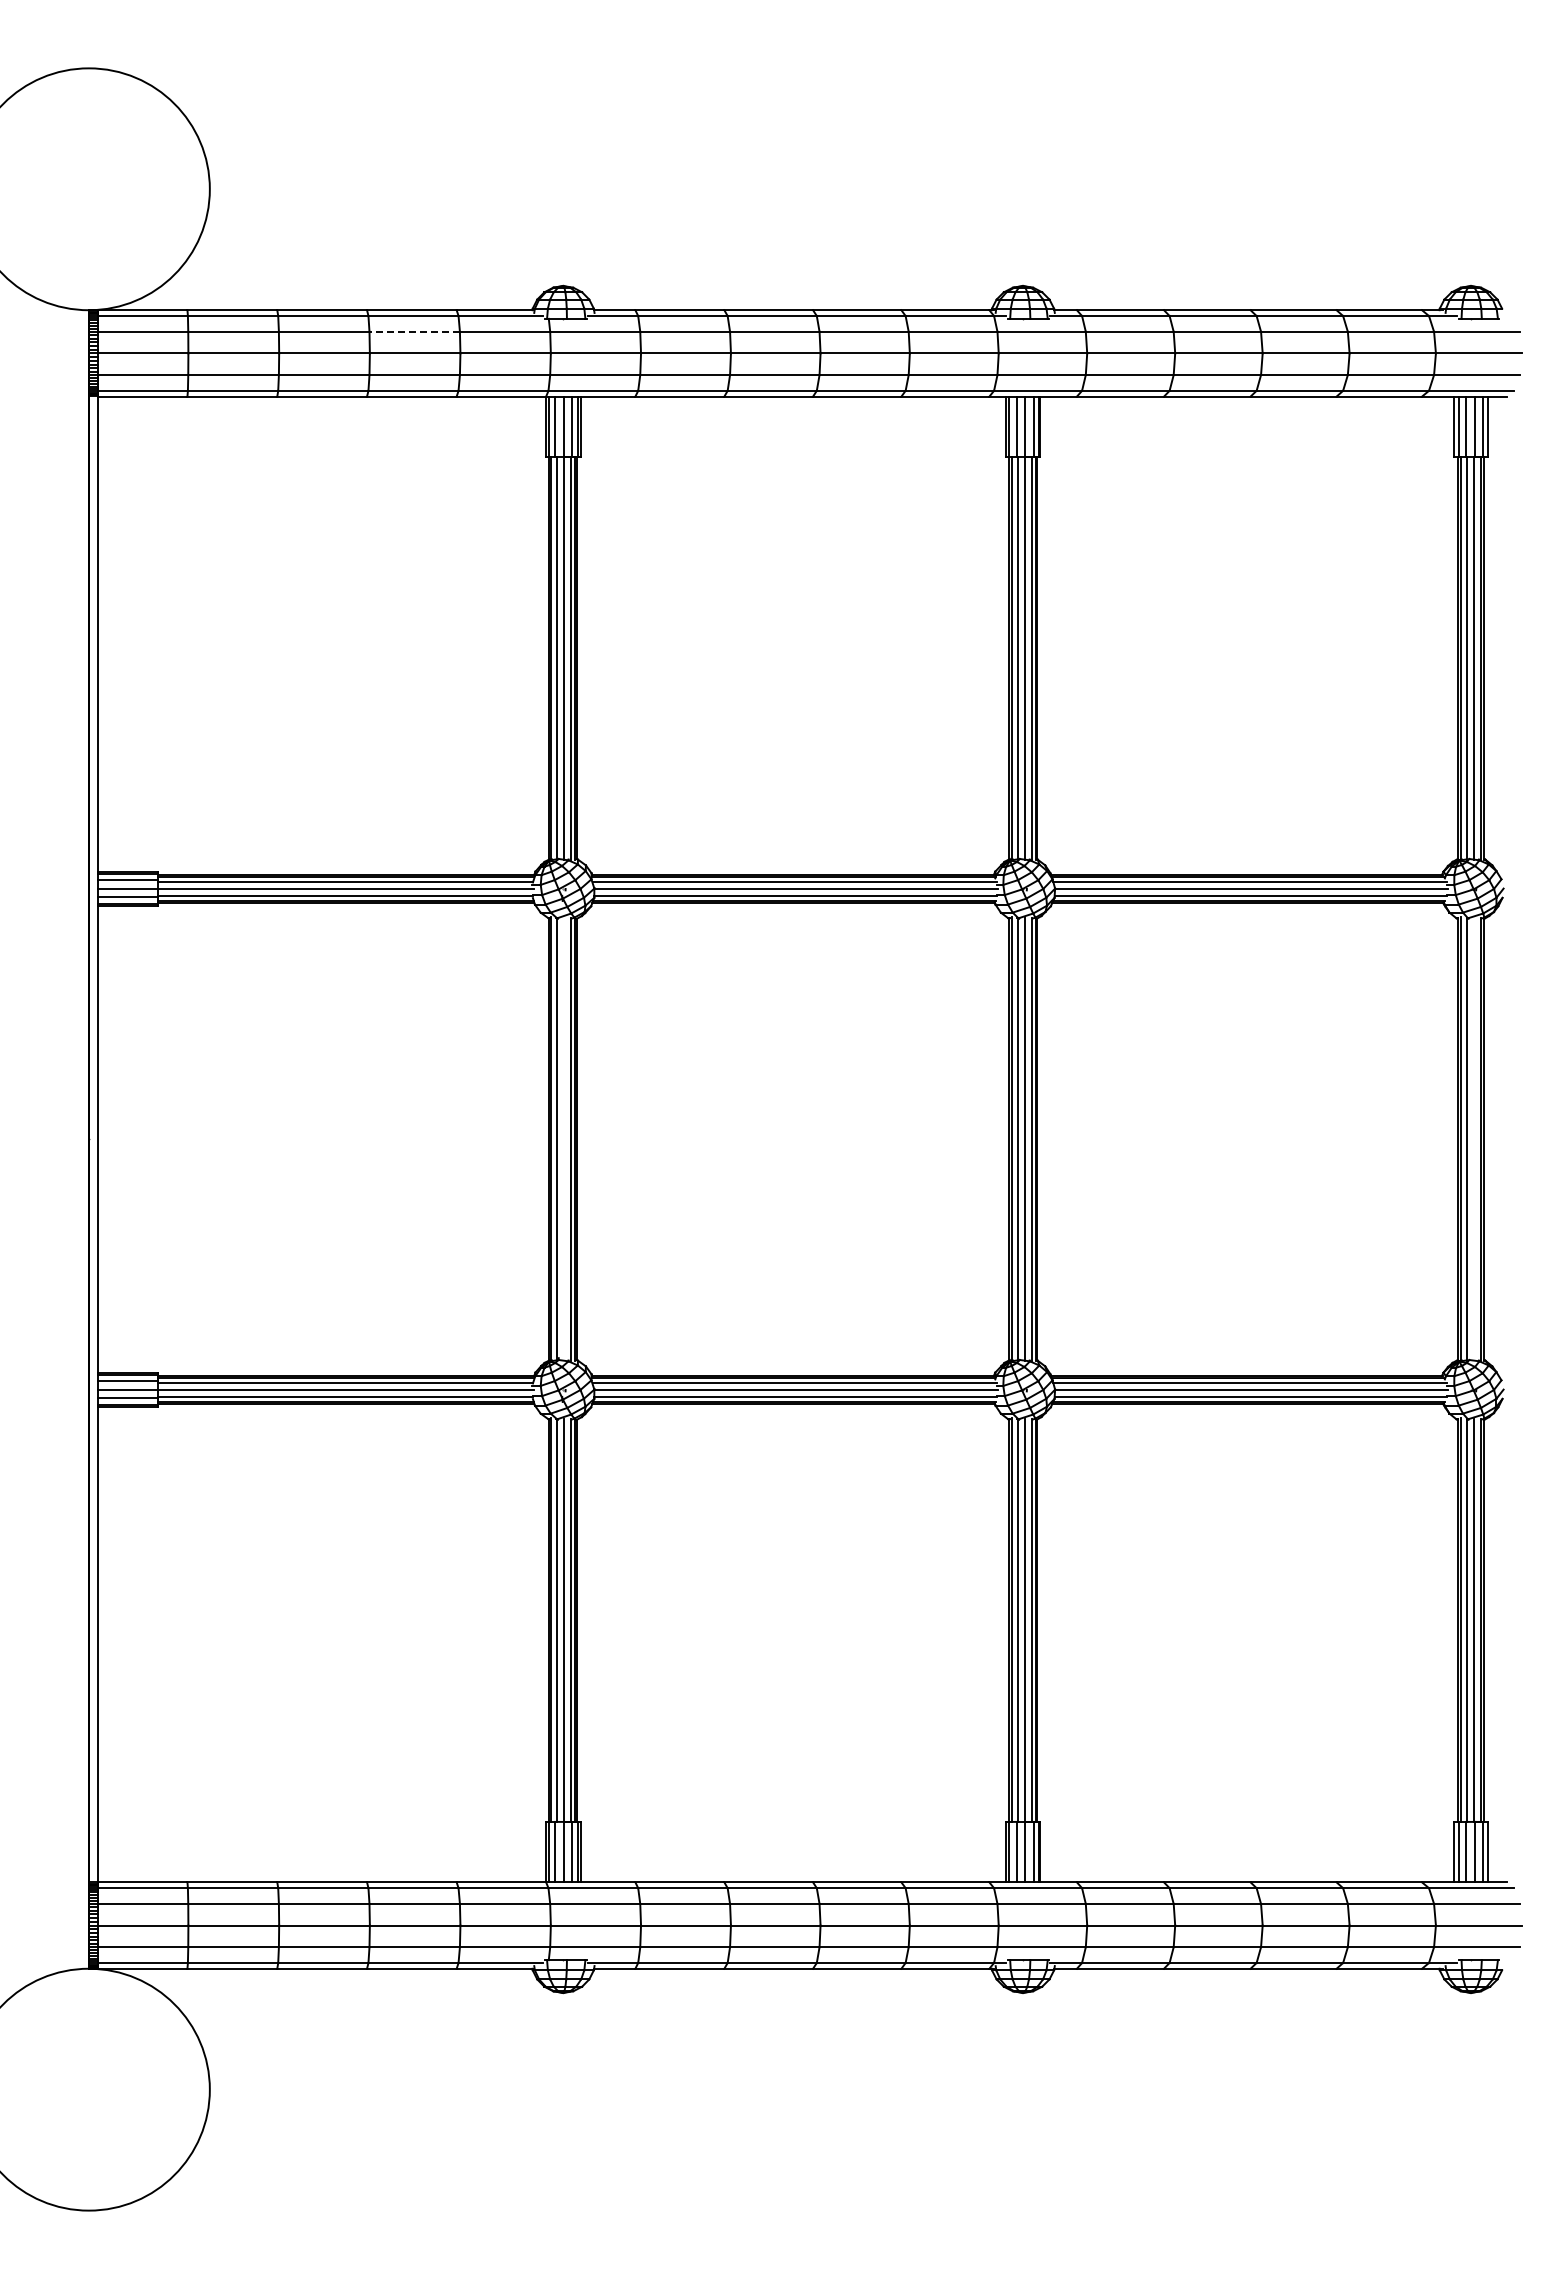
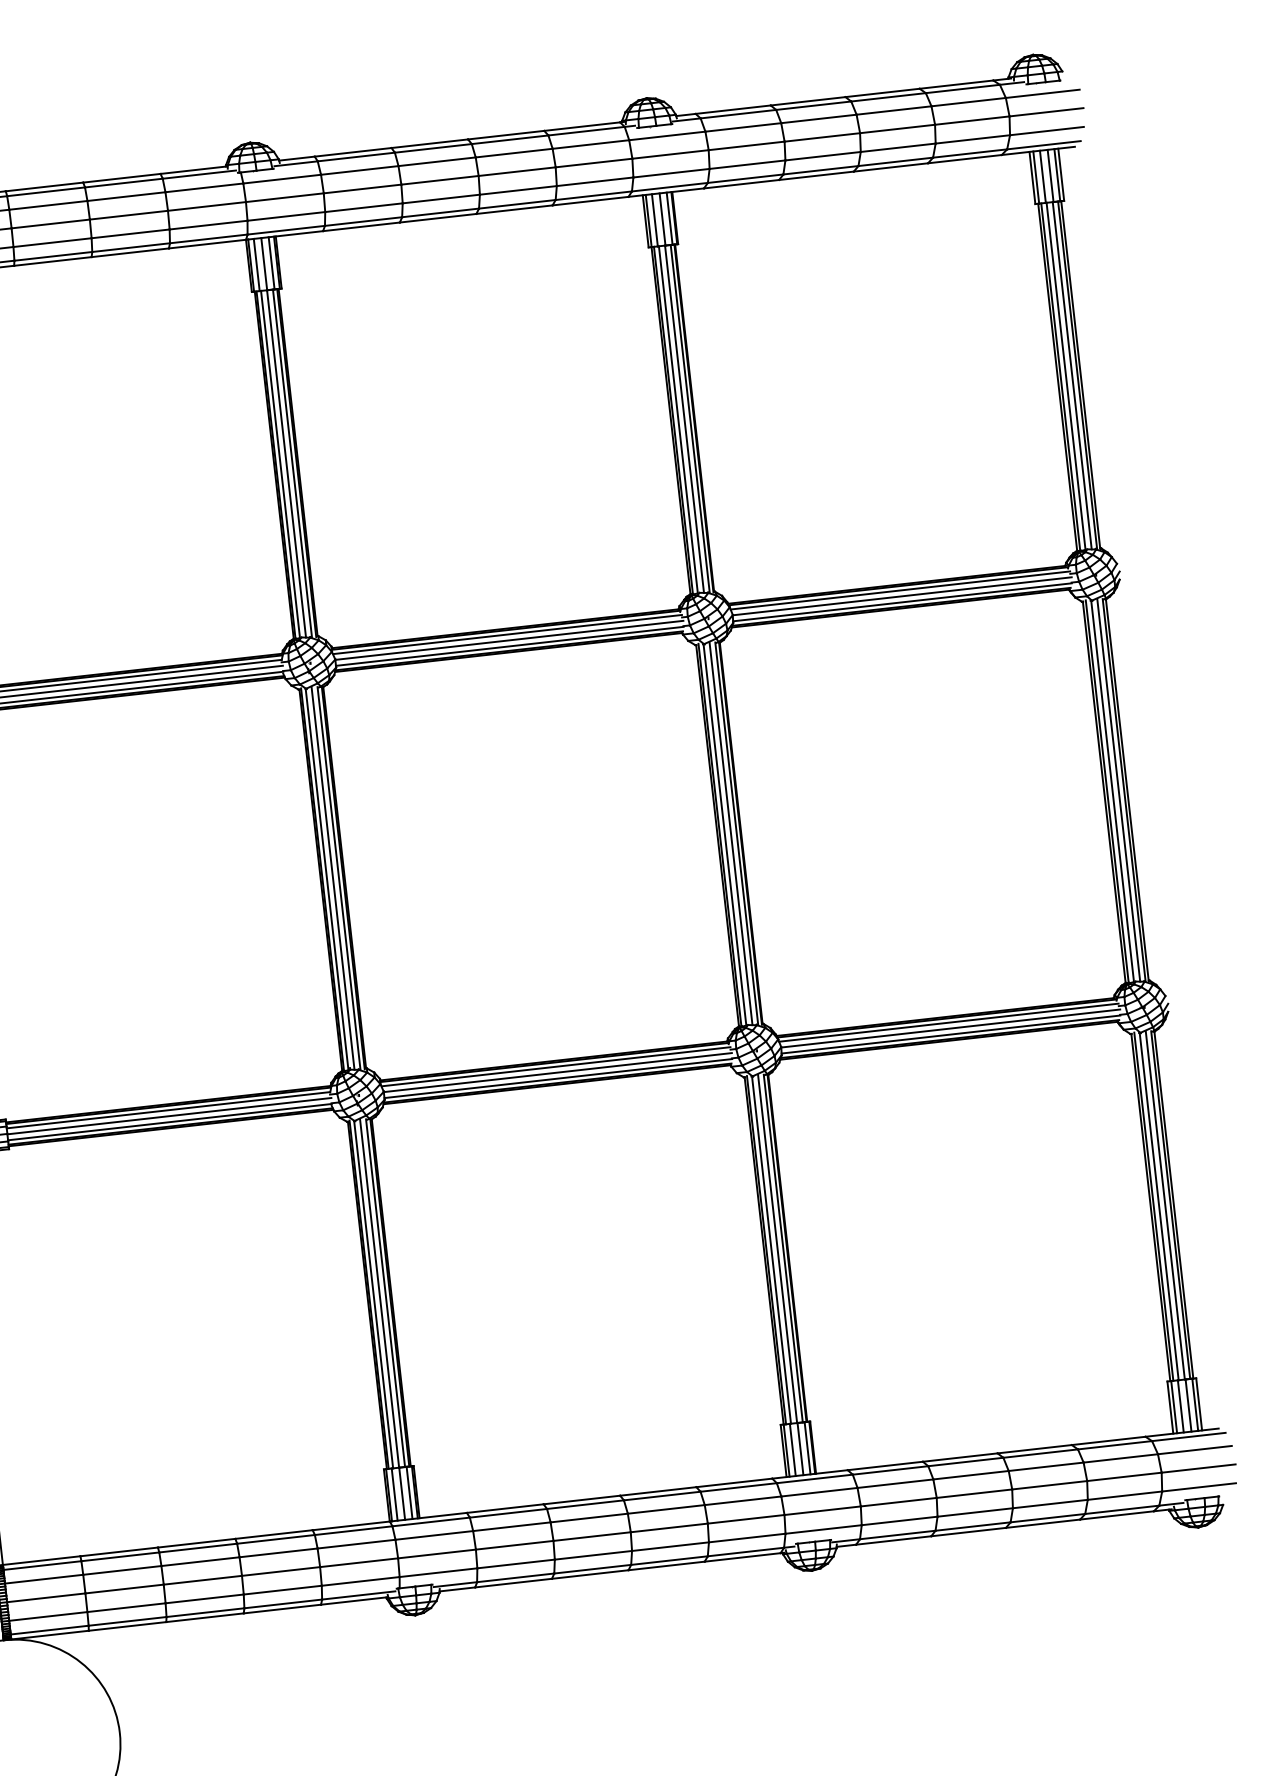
line: (414, 331) -> (126, 196), dashed -> solid
line: (563, 1138) -> (332, 878), added
line: (1474, 1138) -> (1118, 789), added

